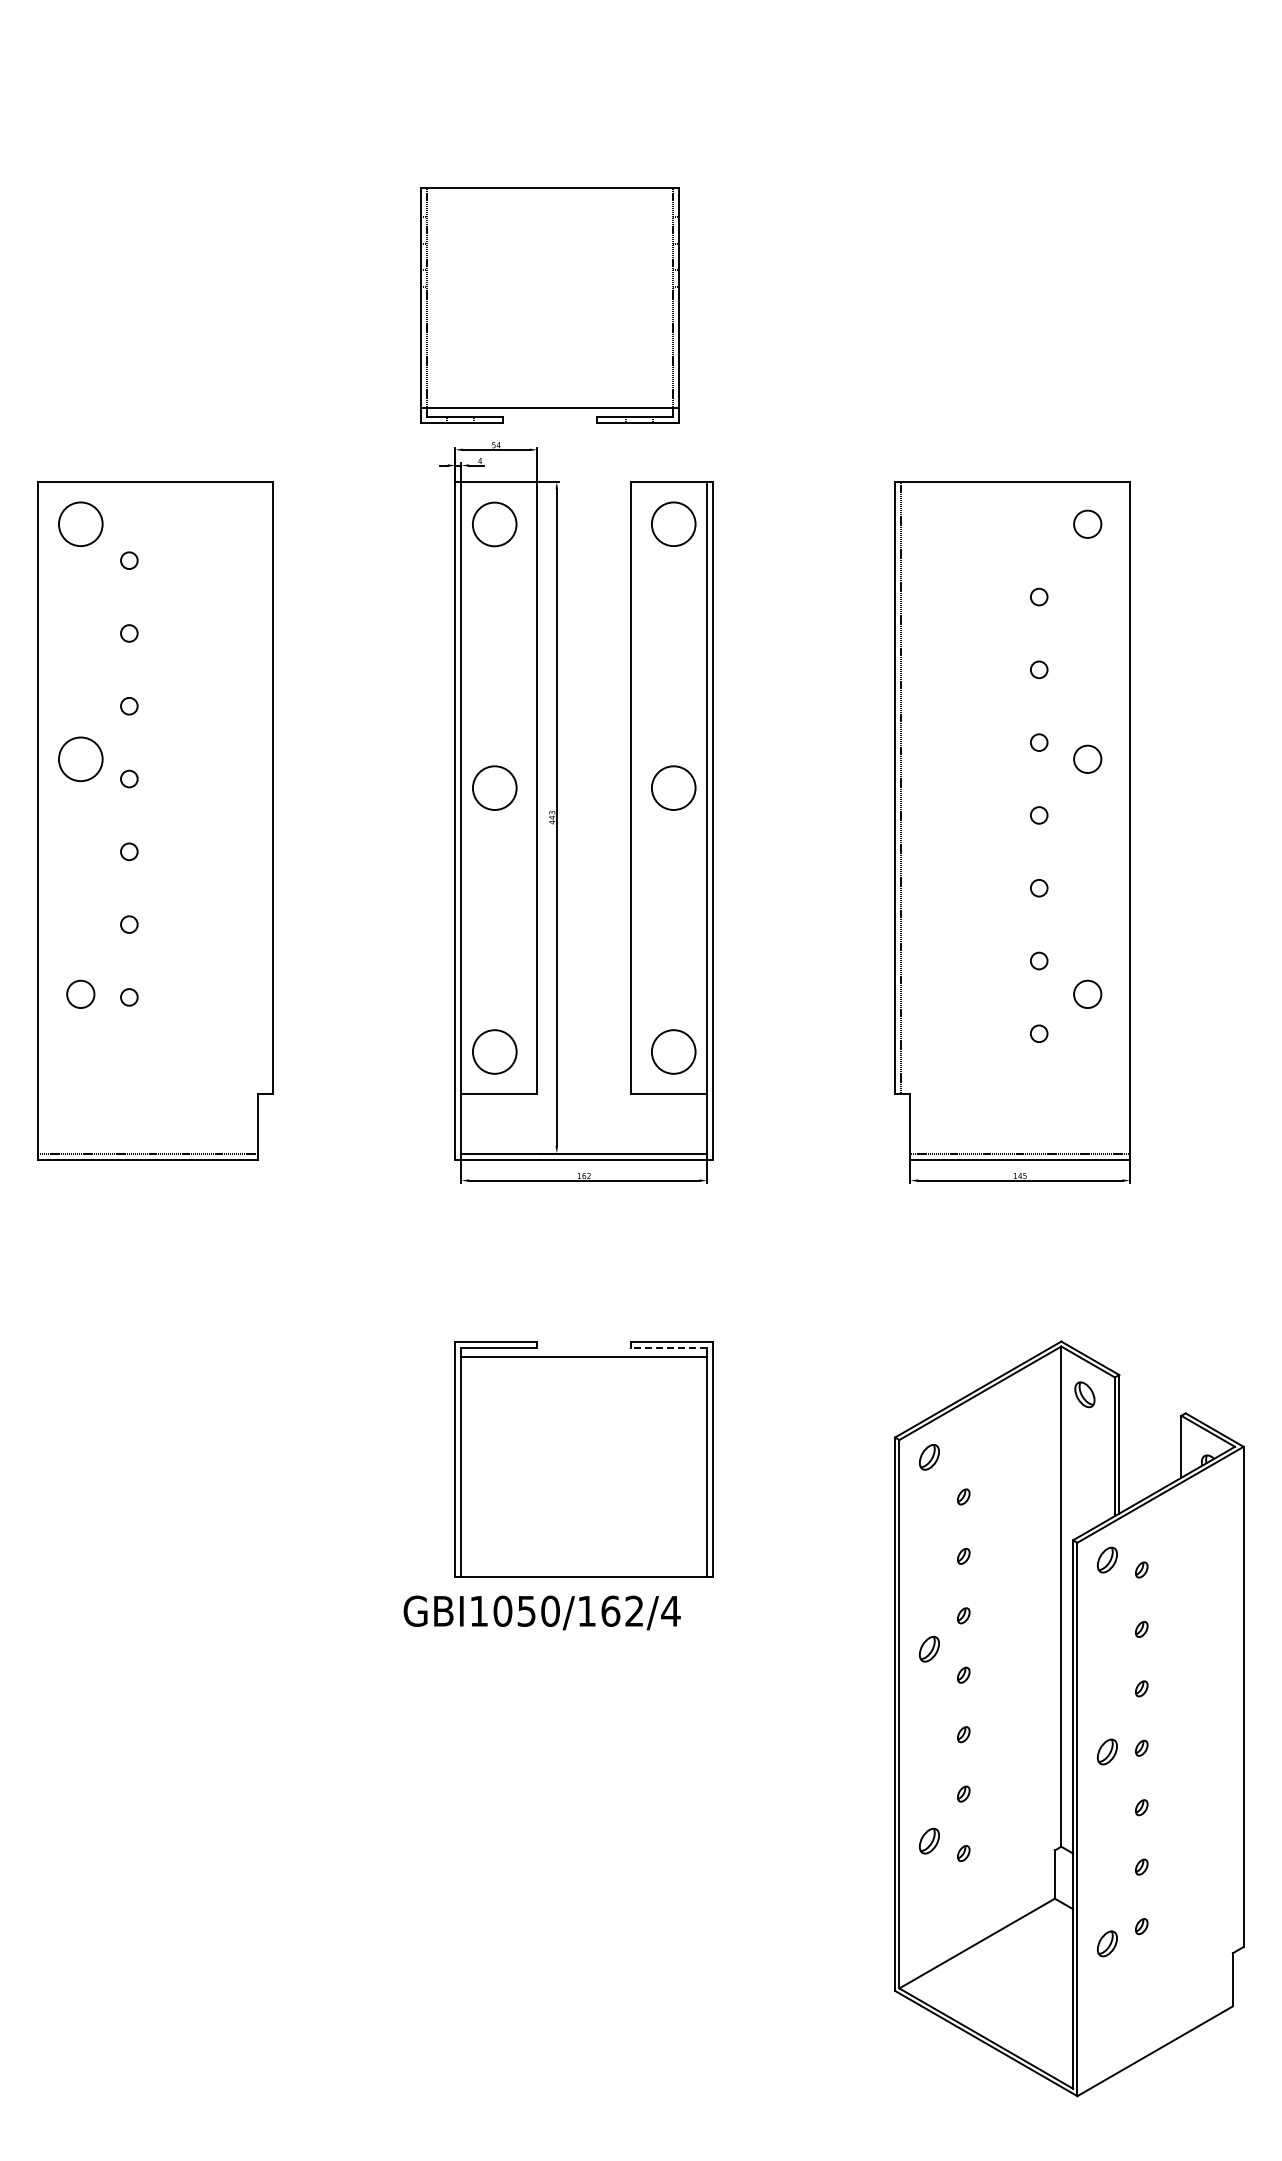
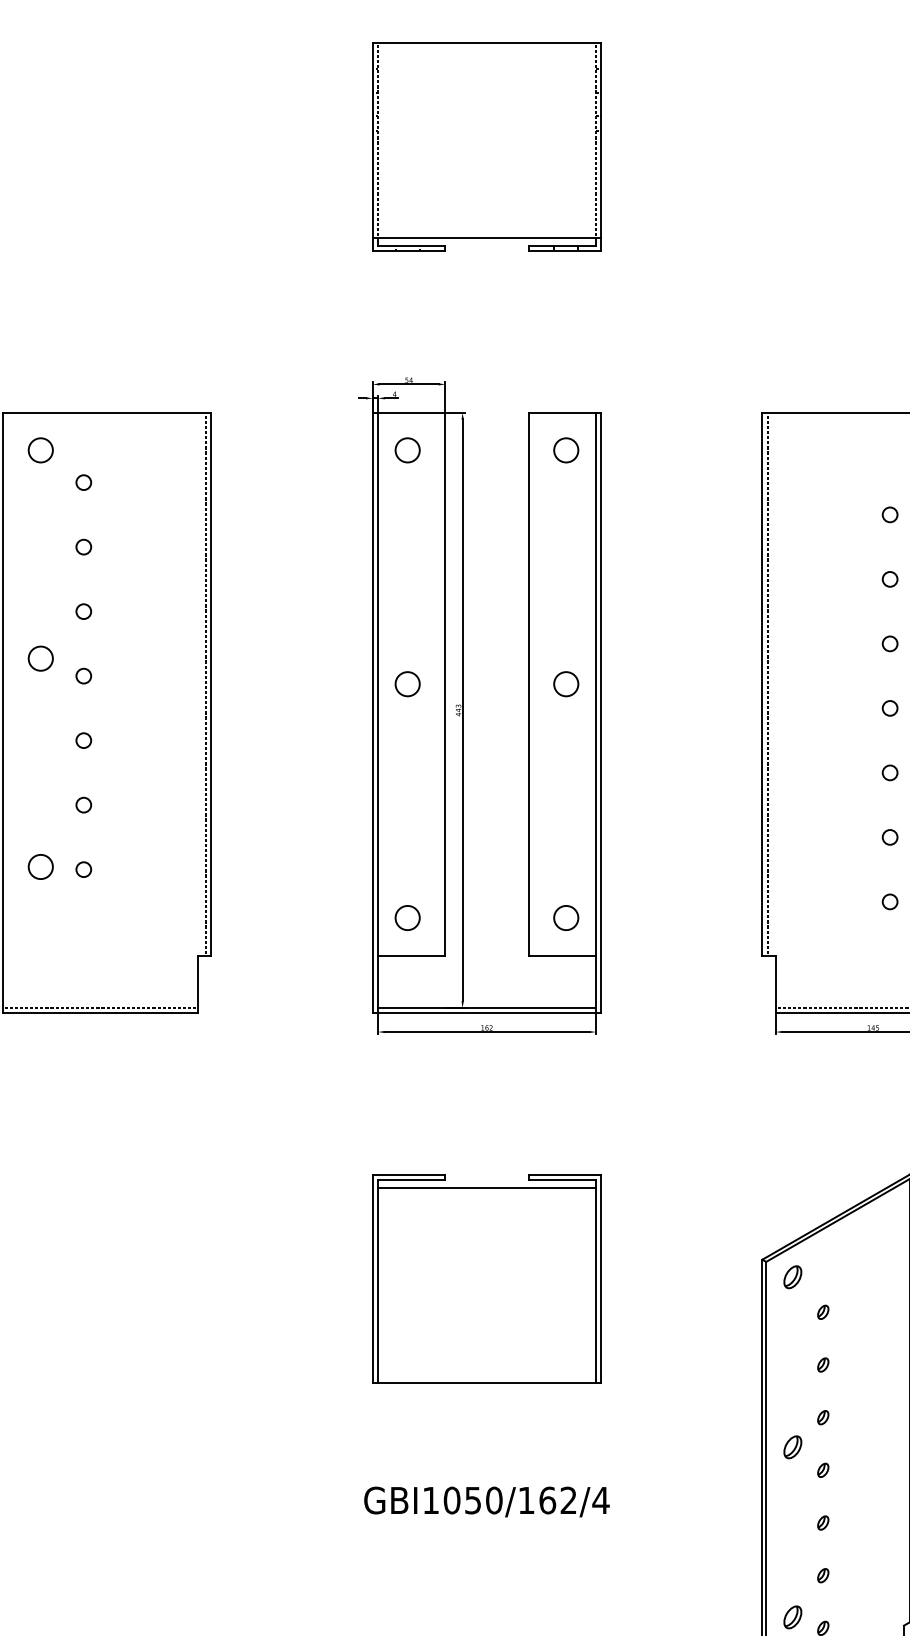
part: (549, 305) -> (486, 147), moved
circle: (80, 523) -> (40, 449), size x0.62
circle: (494, 523) -> (407, 449), size x0.62
circle: (673, 523) -> (566, 449), size x0.62
circle: (80, 758) -> (40, 657), size x0.62
line: (267, 787) -> (206, 683), added
circle: (494, 787) -> (407, 683), size x0.62
circle: (673, 787) -> (566, 683), size x0.62
circle: (494, 1051) -> (407, 917), size x0.62
circle: (673, 1051) -> (566, 917), size x0.62
line: (669, 1347) -> (562, 1179), dashed -> solid
text: (541, 1612) -> (486, 1501), moved

